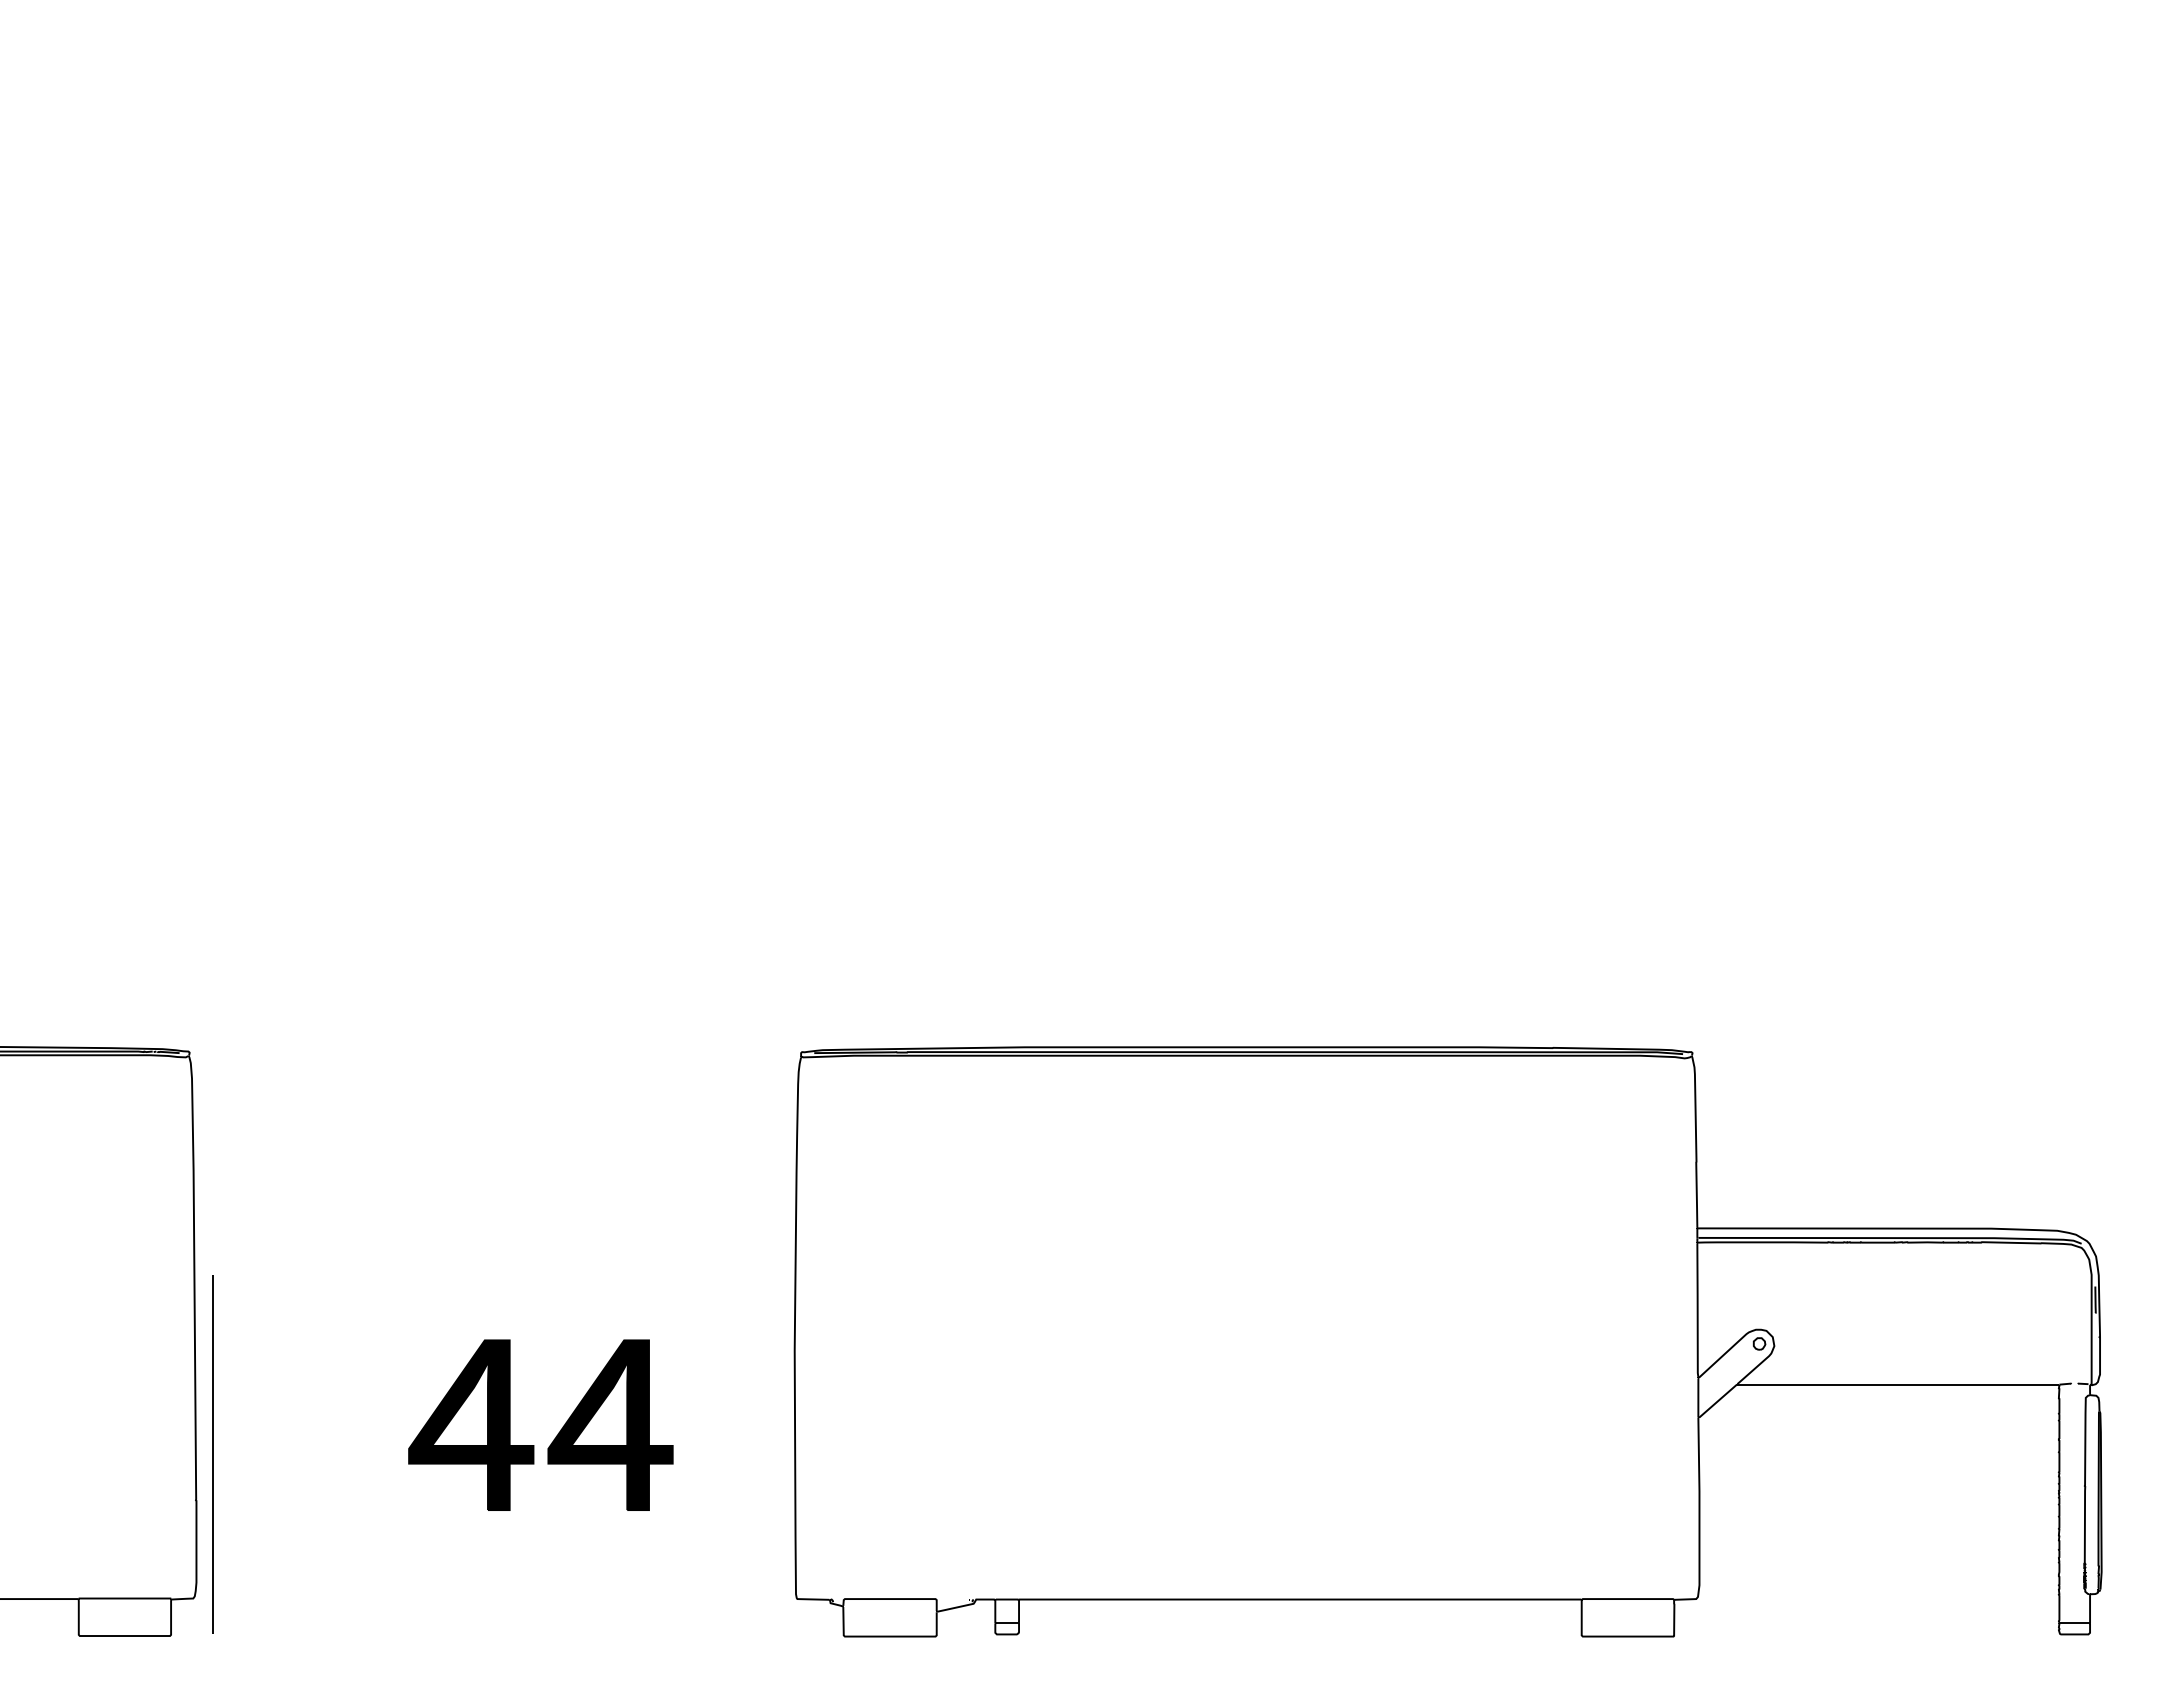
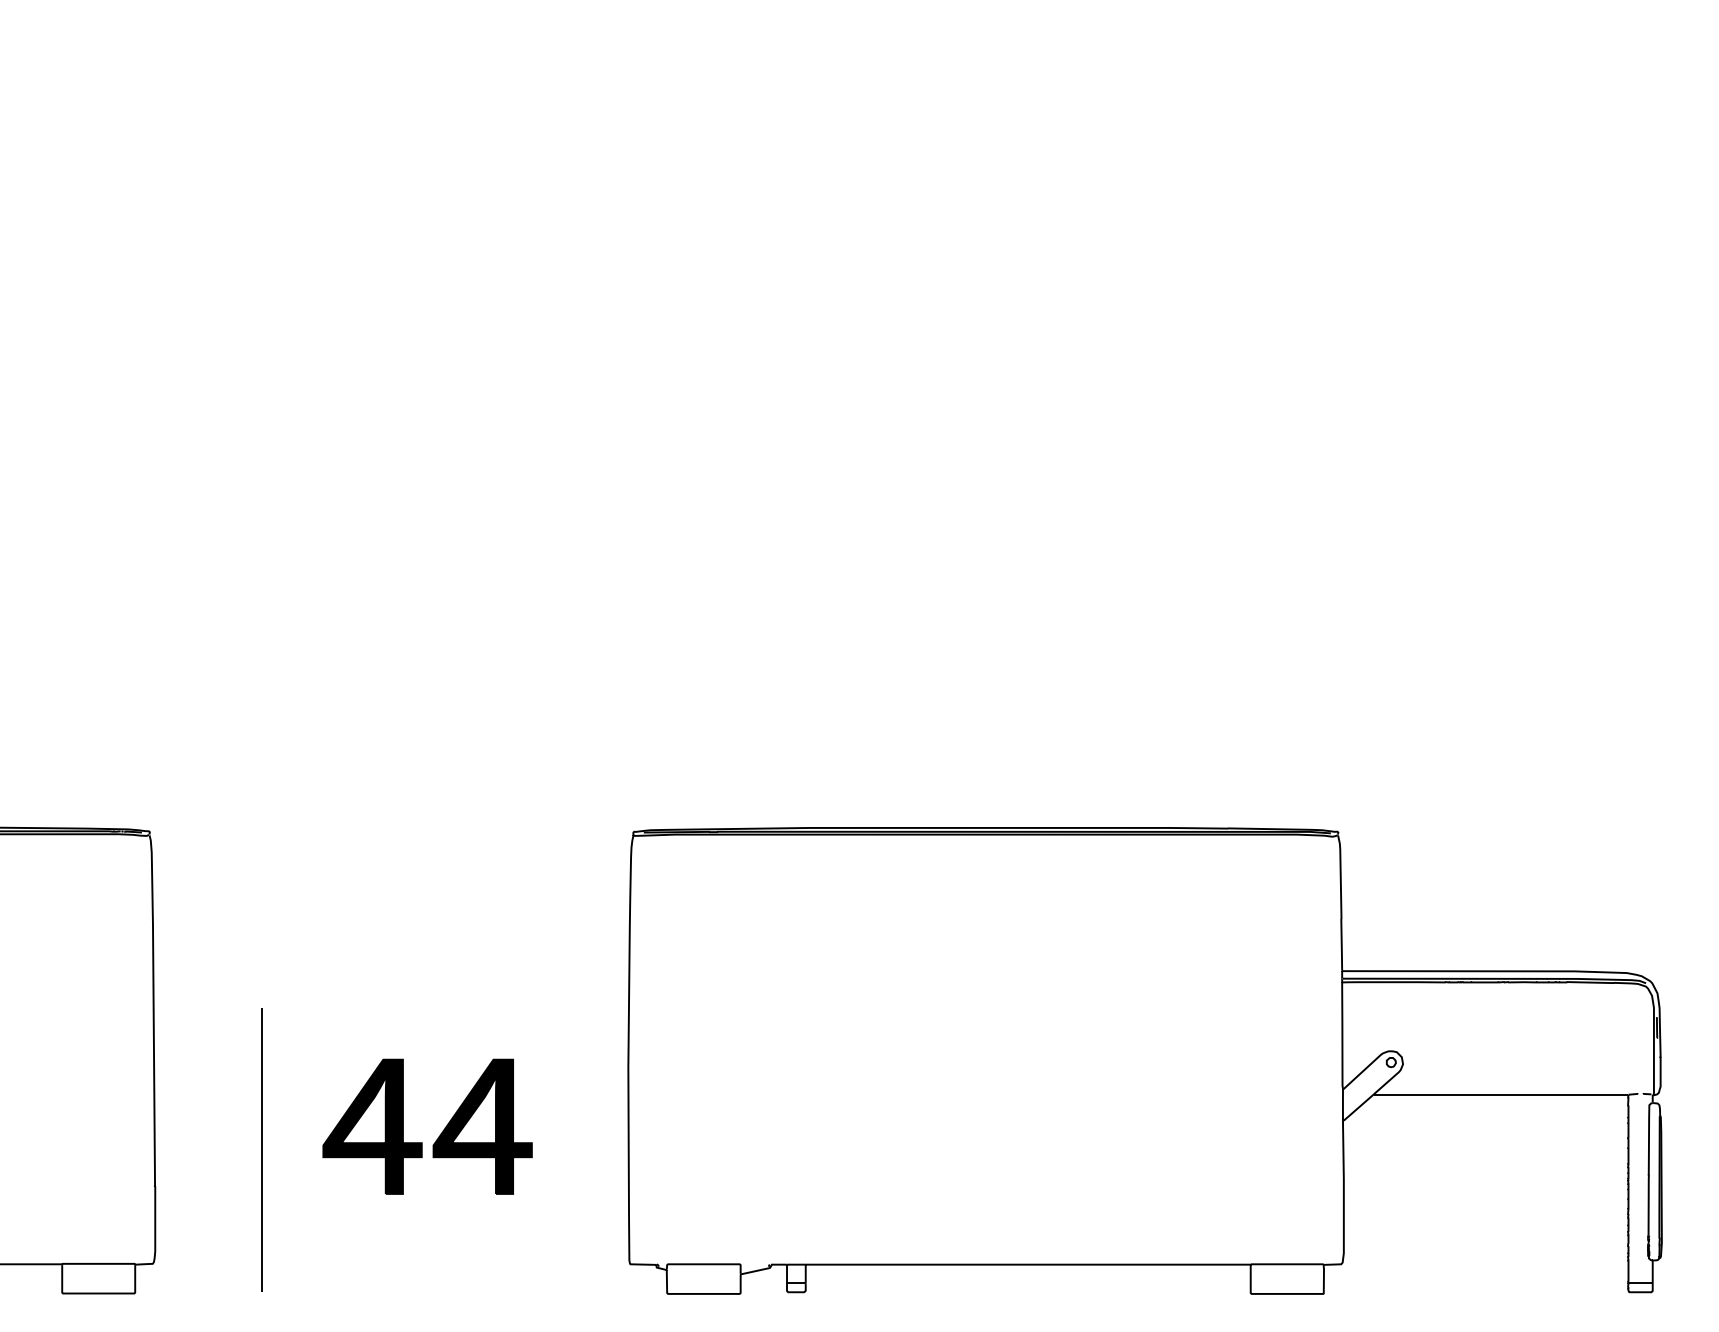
line: (212, 1454) -> (262, 1149), moved

